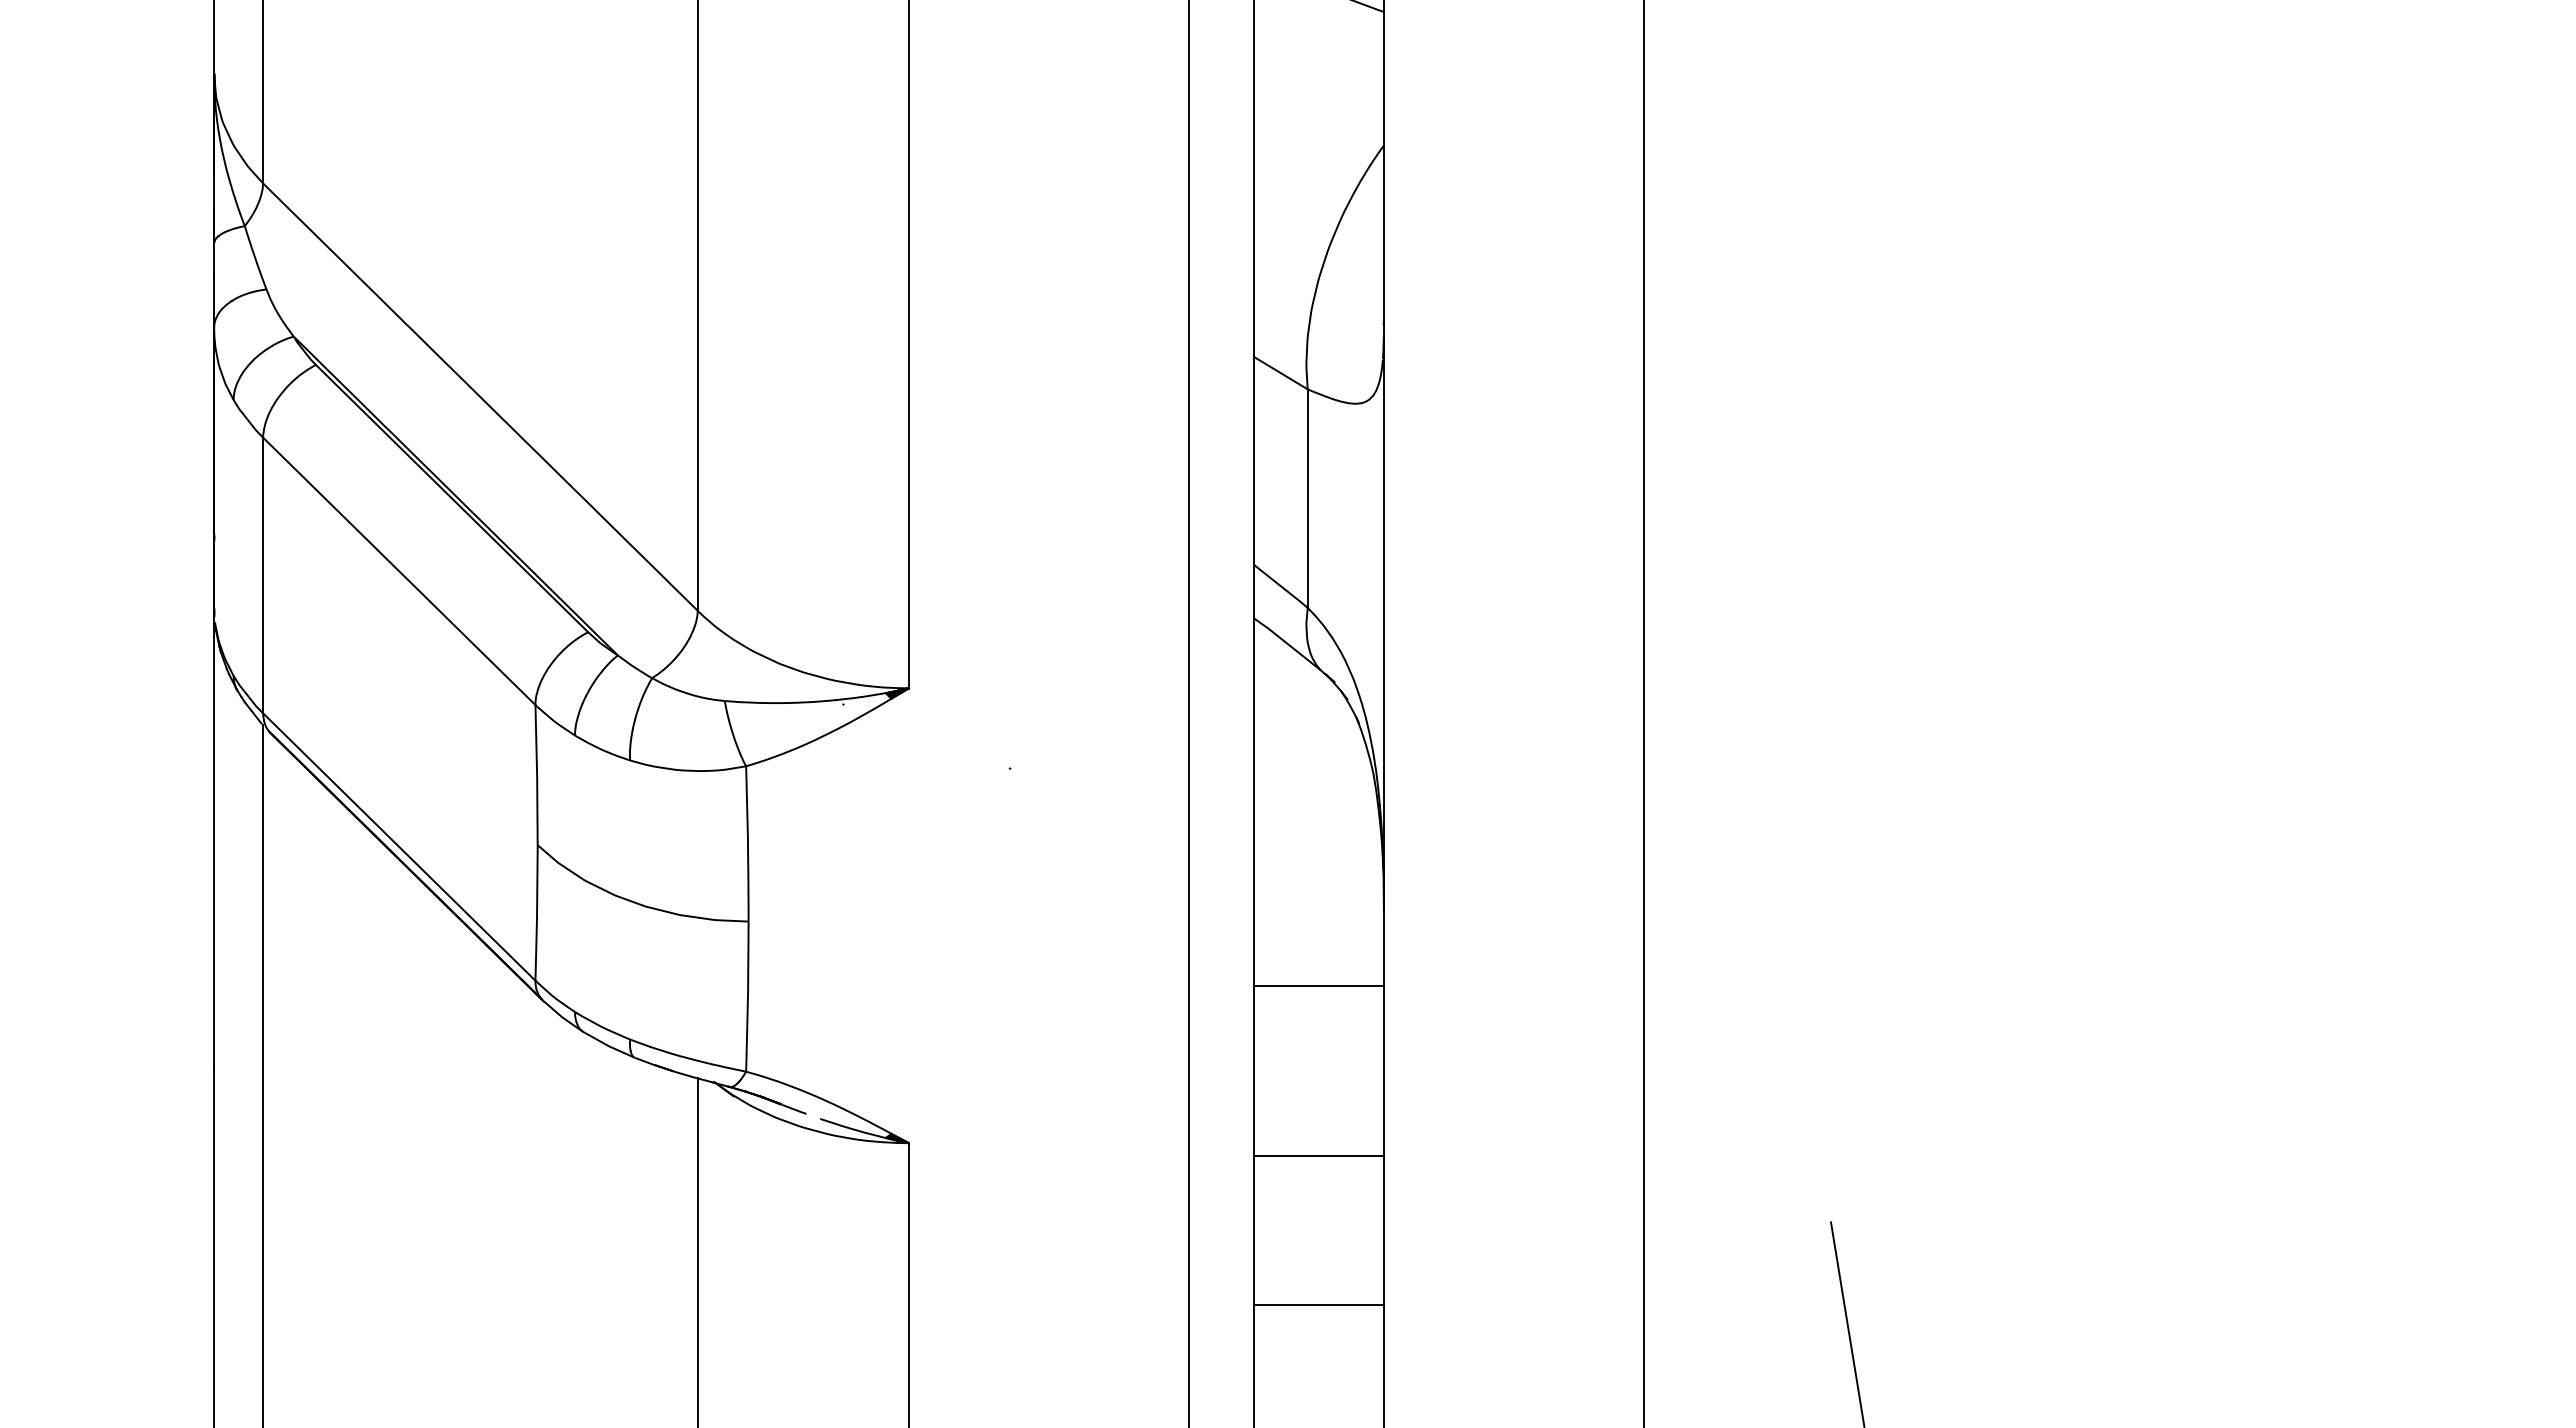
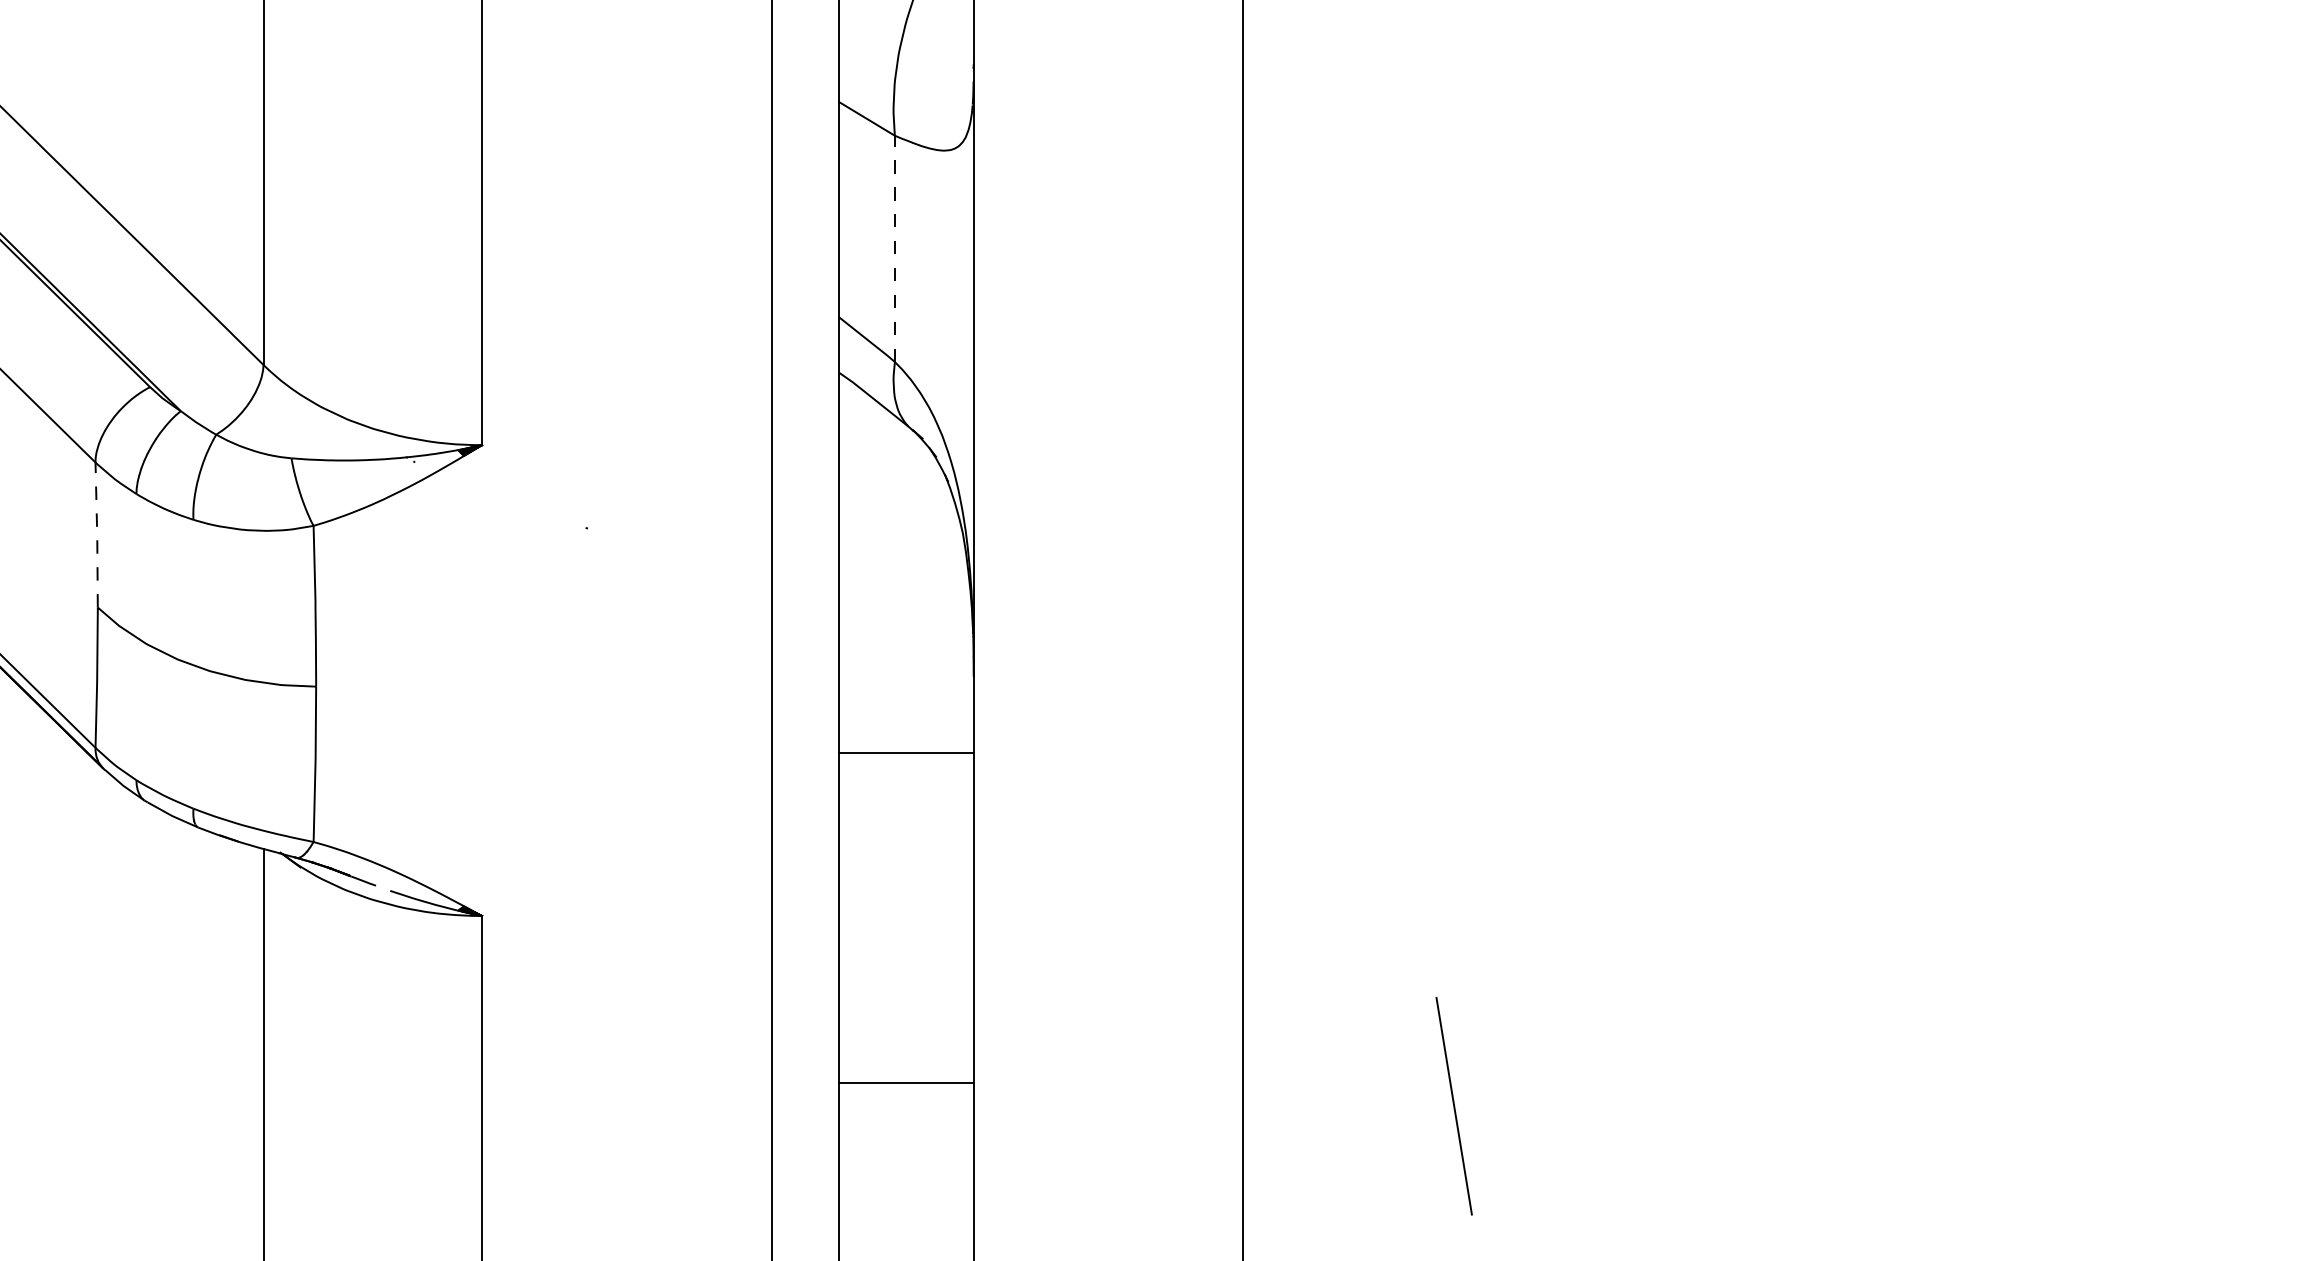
line: (1307, 498) -> (894, 248), solid -> dashed
line: (537, 775) -> (97, 535), solid -> dashed
line: (1318, 1156) -> (906, 929), removed

